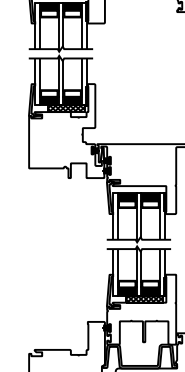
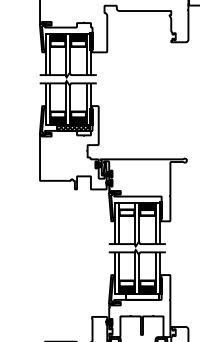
fill: (126, 197) -> (126, 206), removed
hatch: (143, 298) -> (141, 296), removed

